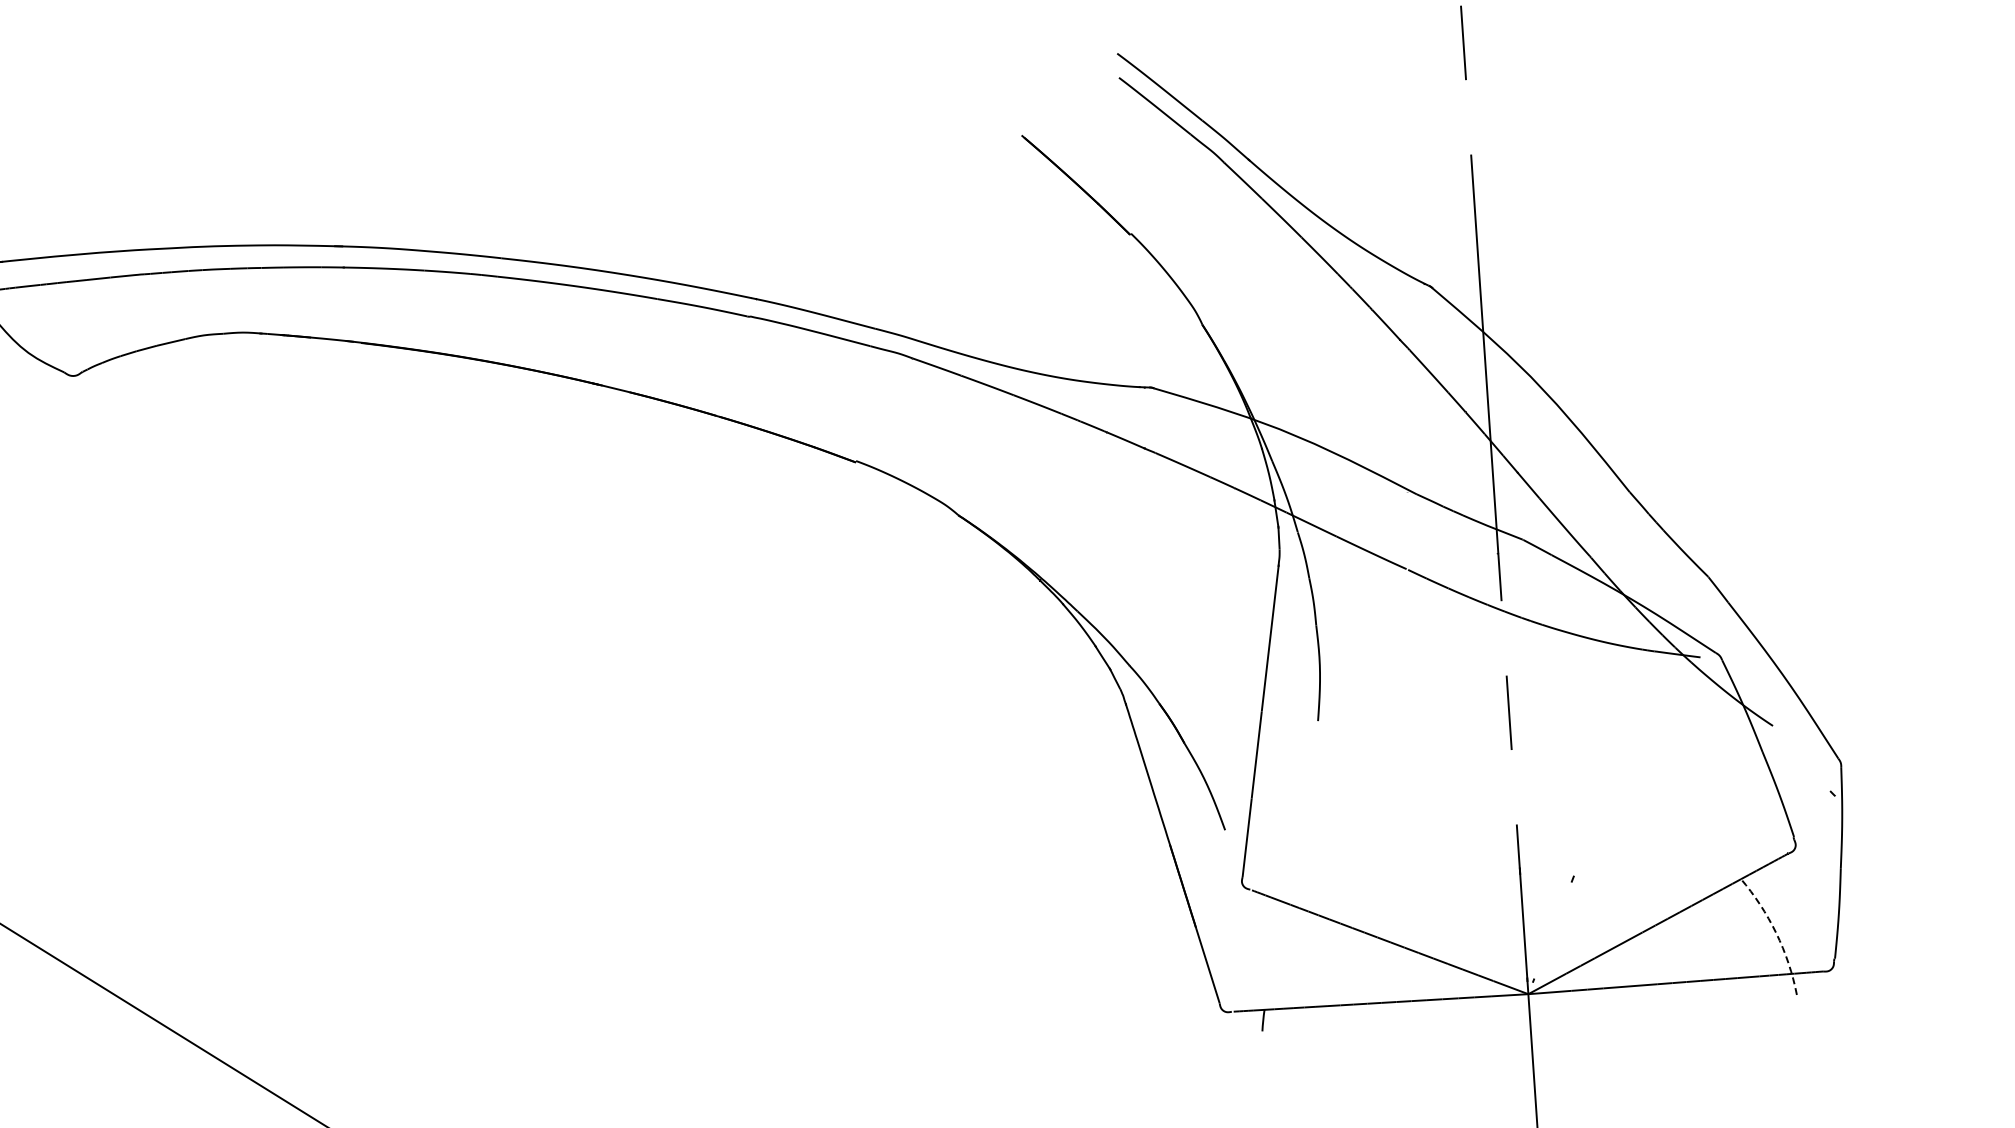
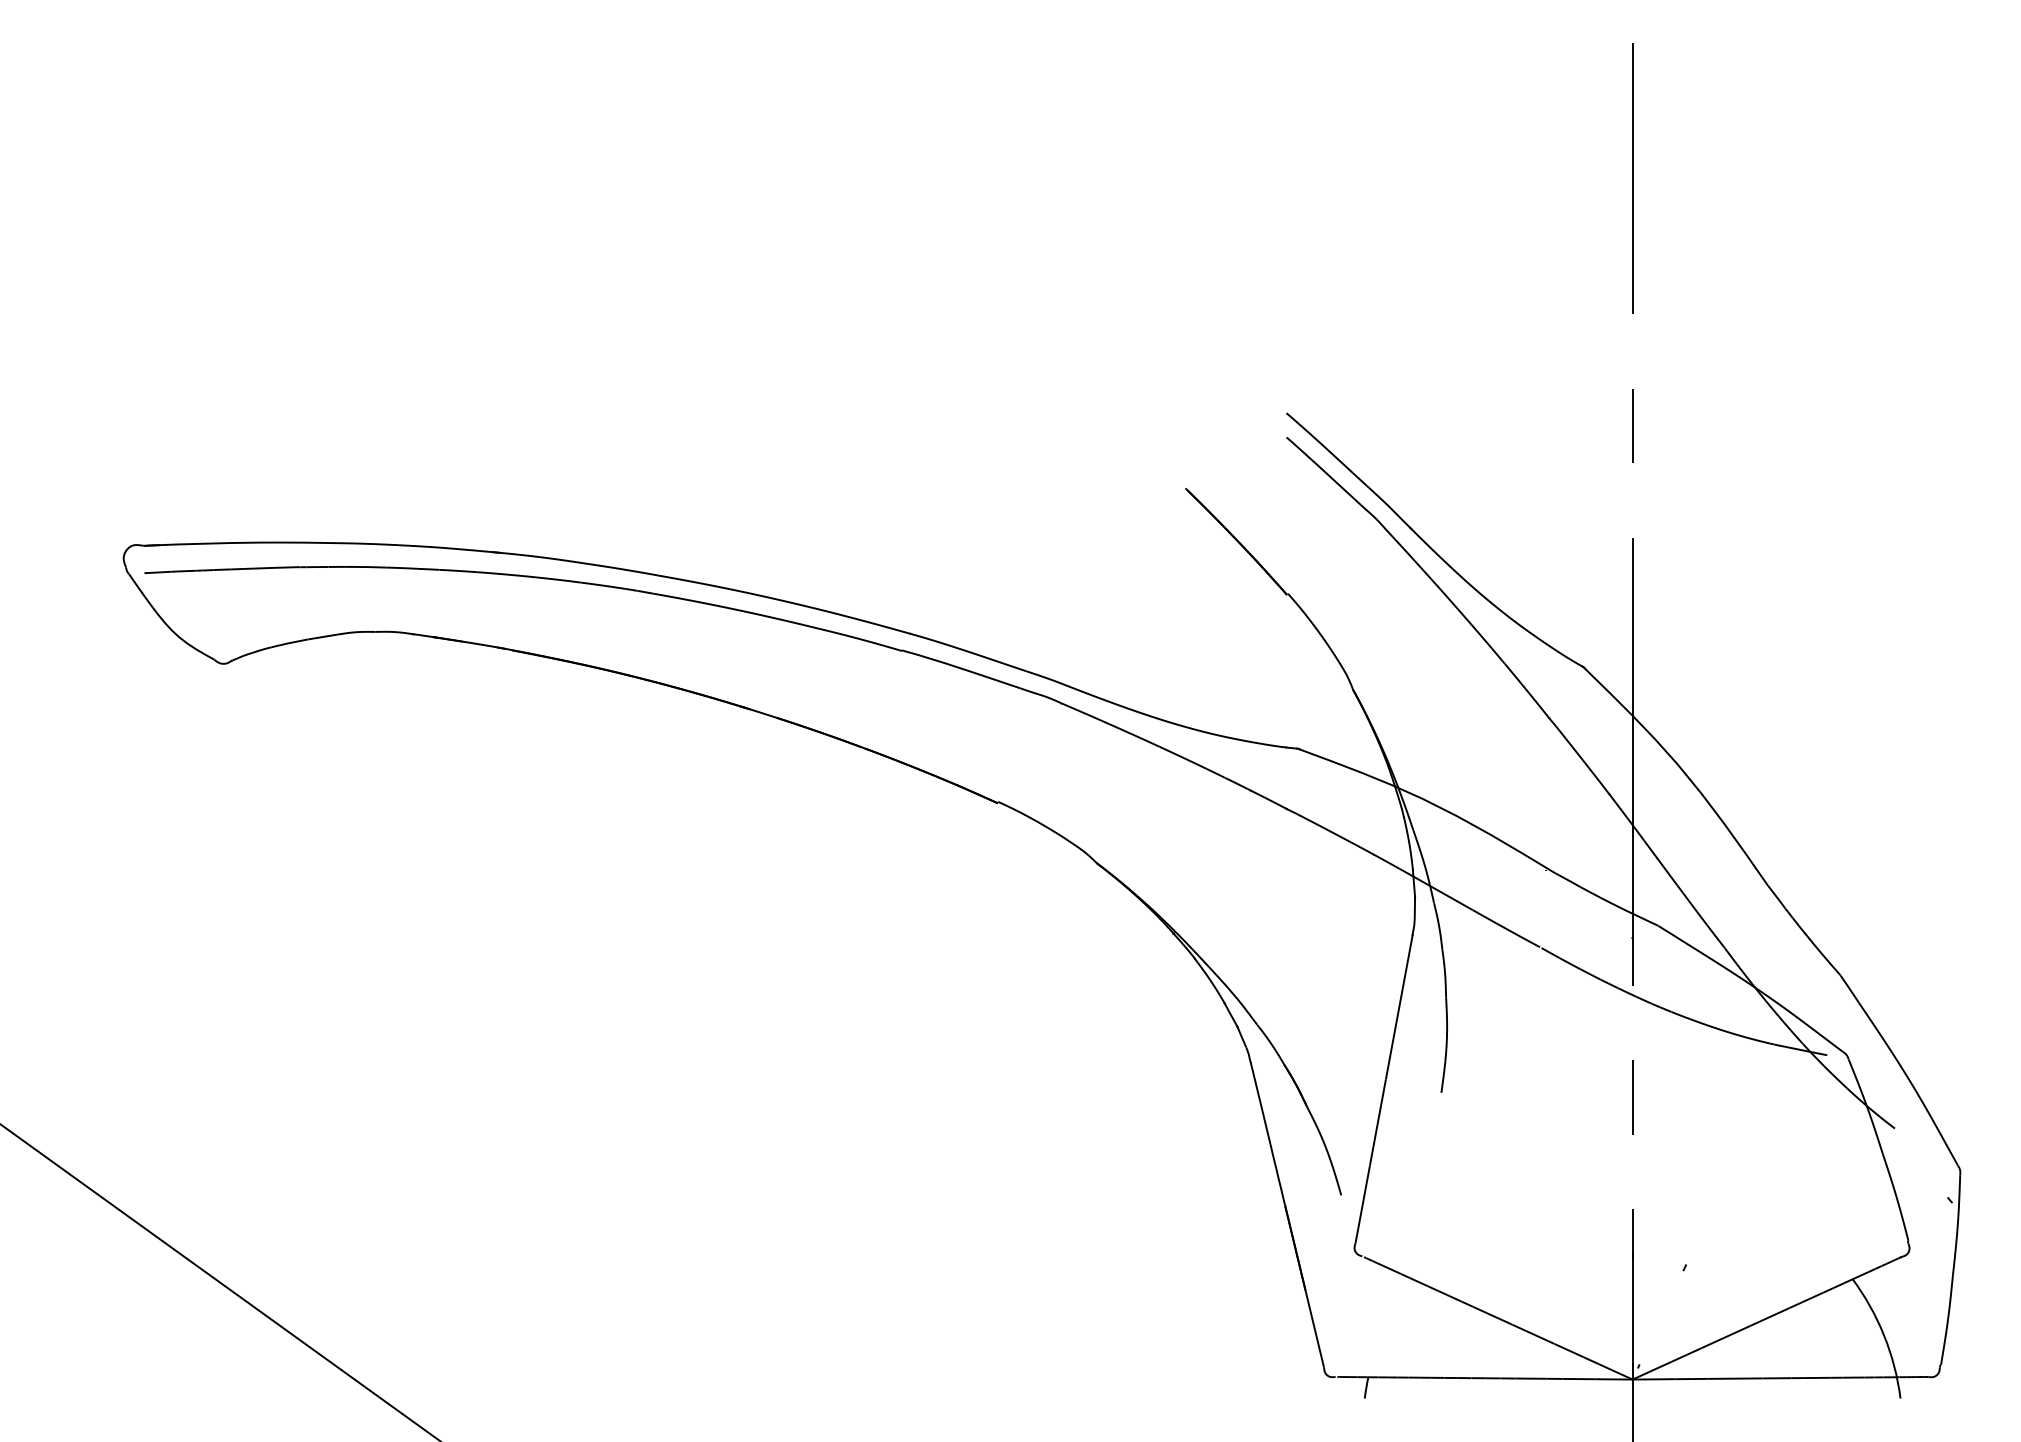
arc: (1776, 933) -> (1884, 1335), dashed -> solid

